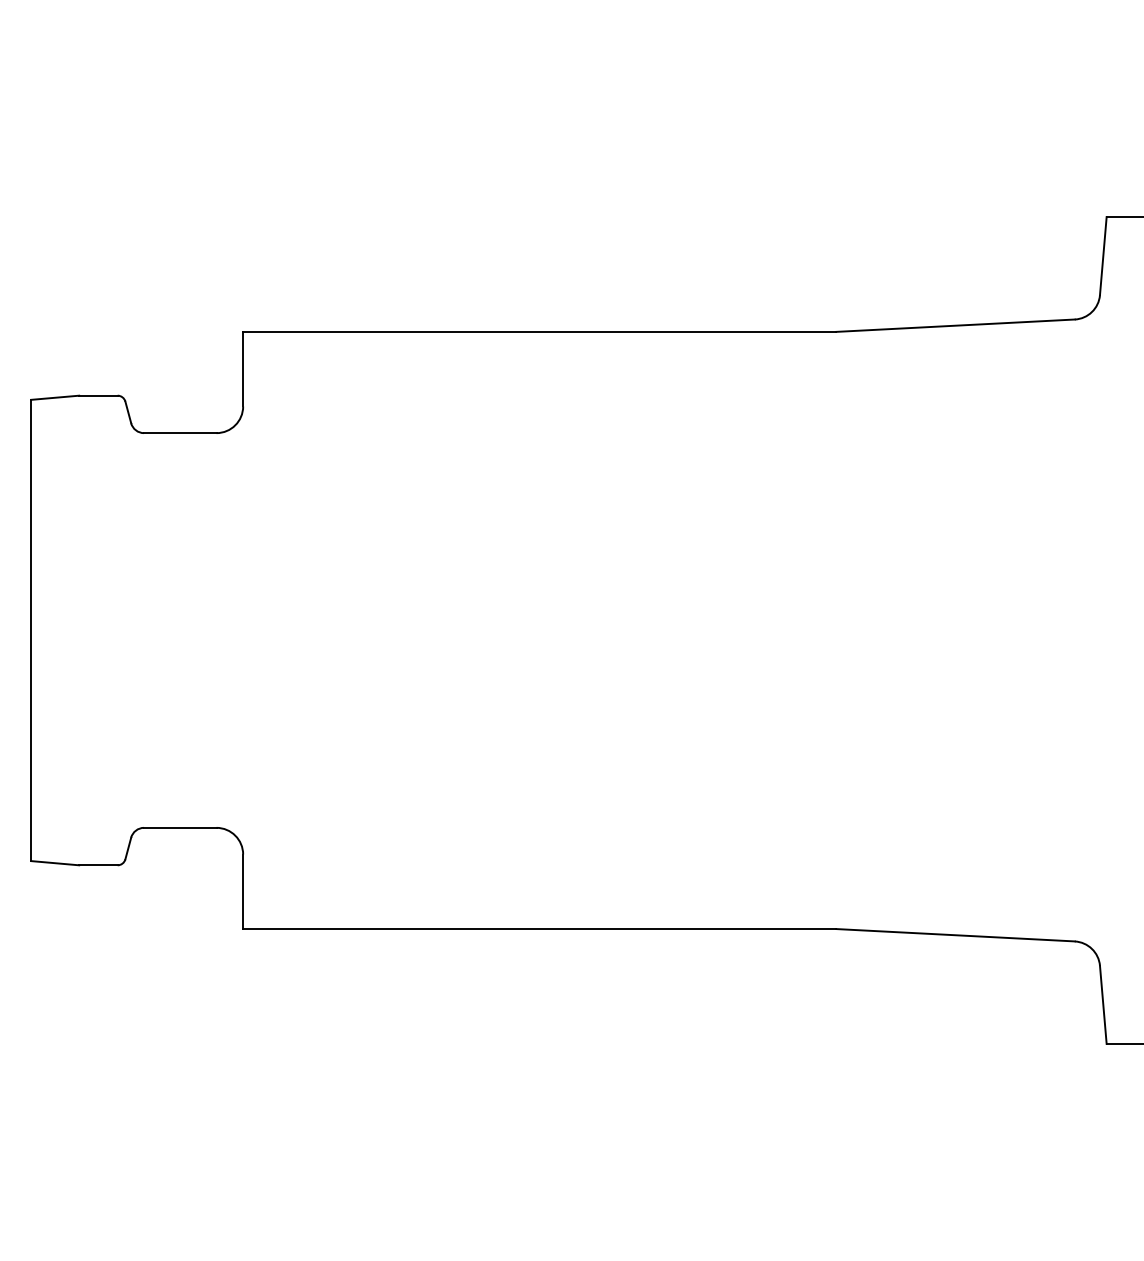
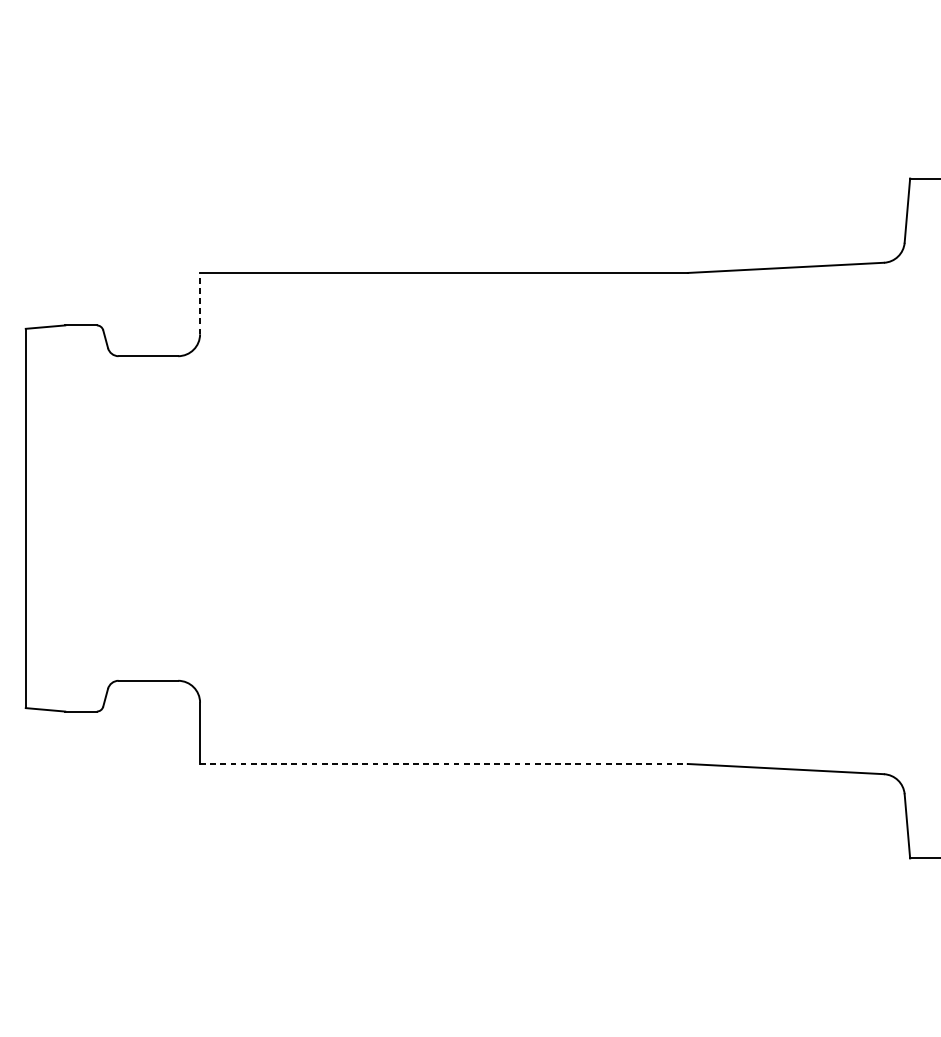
line: (243, 368) -> (200, 303), solid -> dashed
line: (539, 929) -> (443, 764), solid -> dashed

